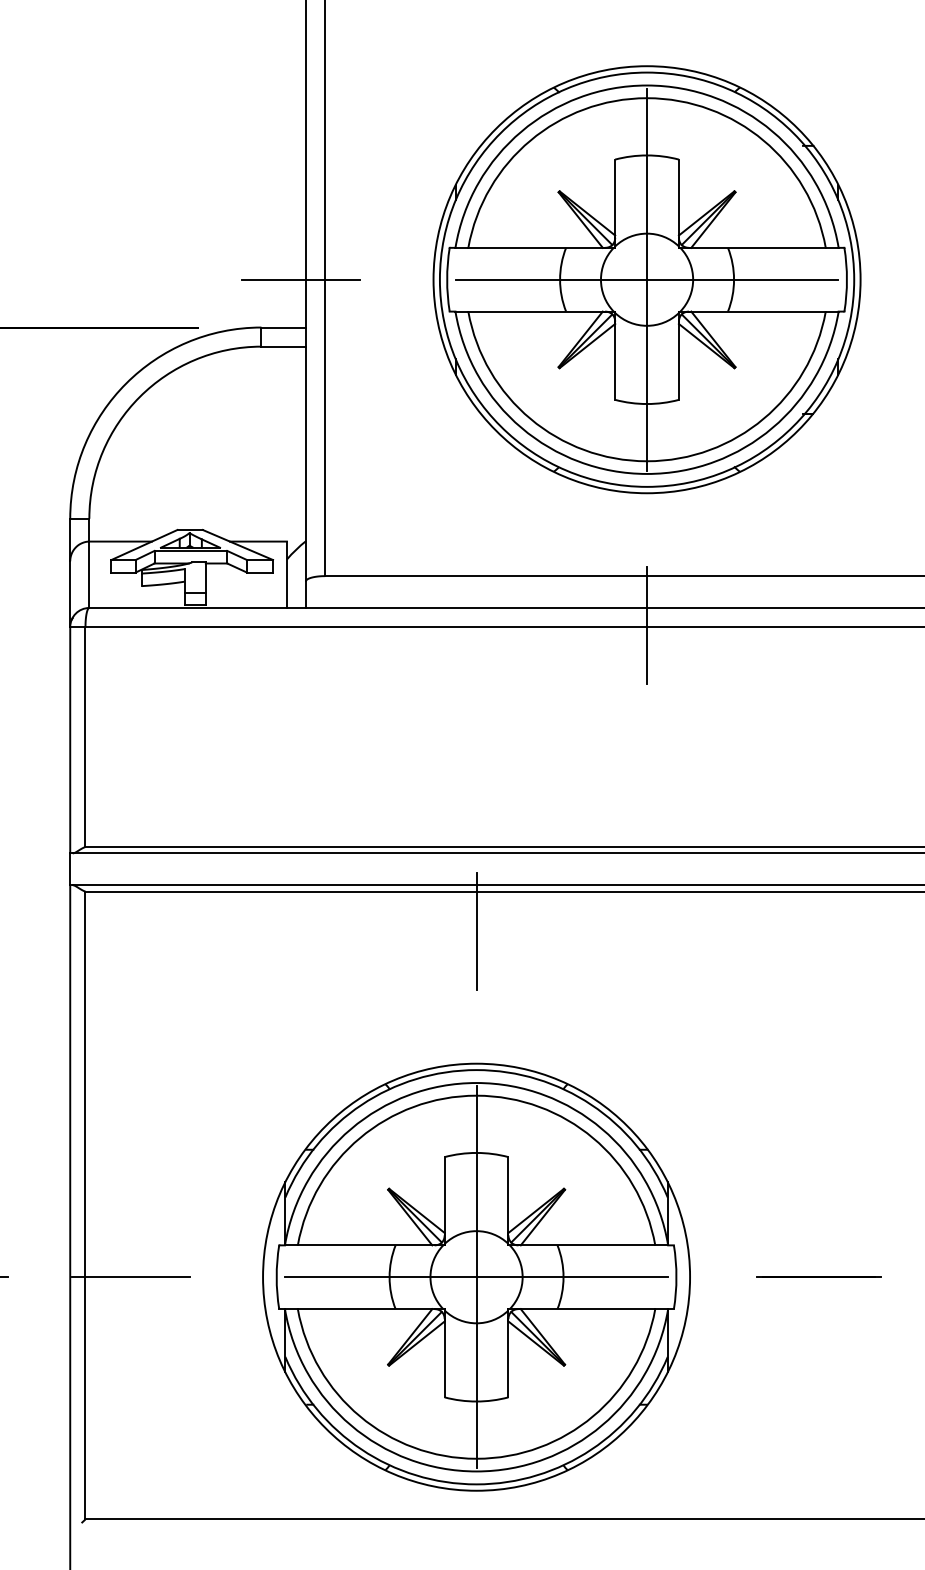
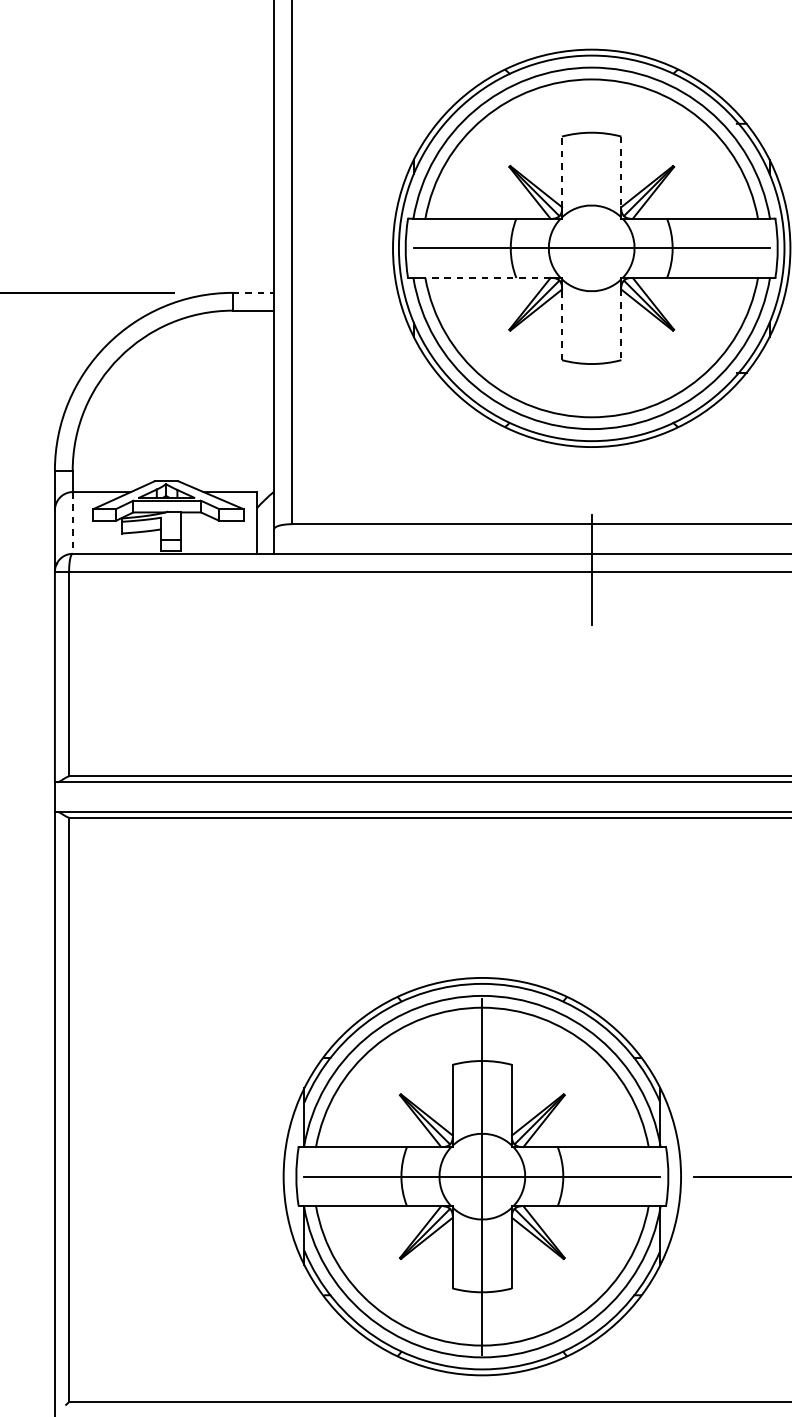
line: (615, 197) -> (562, 171), solid -> dashed
line: (678, 197) -> (620, 171), solid -> dashed
line: (301, 279) -> (270, 248), removed
line: (647, 279) -> (592, 248), removed
line: (535, 311) -> (487, 277), solid -> dashed
line: (284, 327) -> (254, 292), solid -> dashed
line: (615, 361) -> (562, 324), solid -> dashed
line: (678, 361) -> (620, 324), solid -> dashed
line: (89, 575) -> (72, 523), solid -> dashed
line: (476, 931) -> (432, 854), removed
part: (476, 1276) -> (482, 1175), moved
line: (130, 1277) -> (110, 1176), removed

